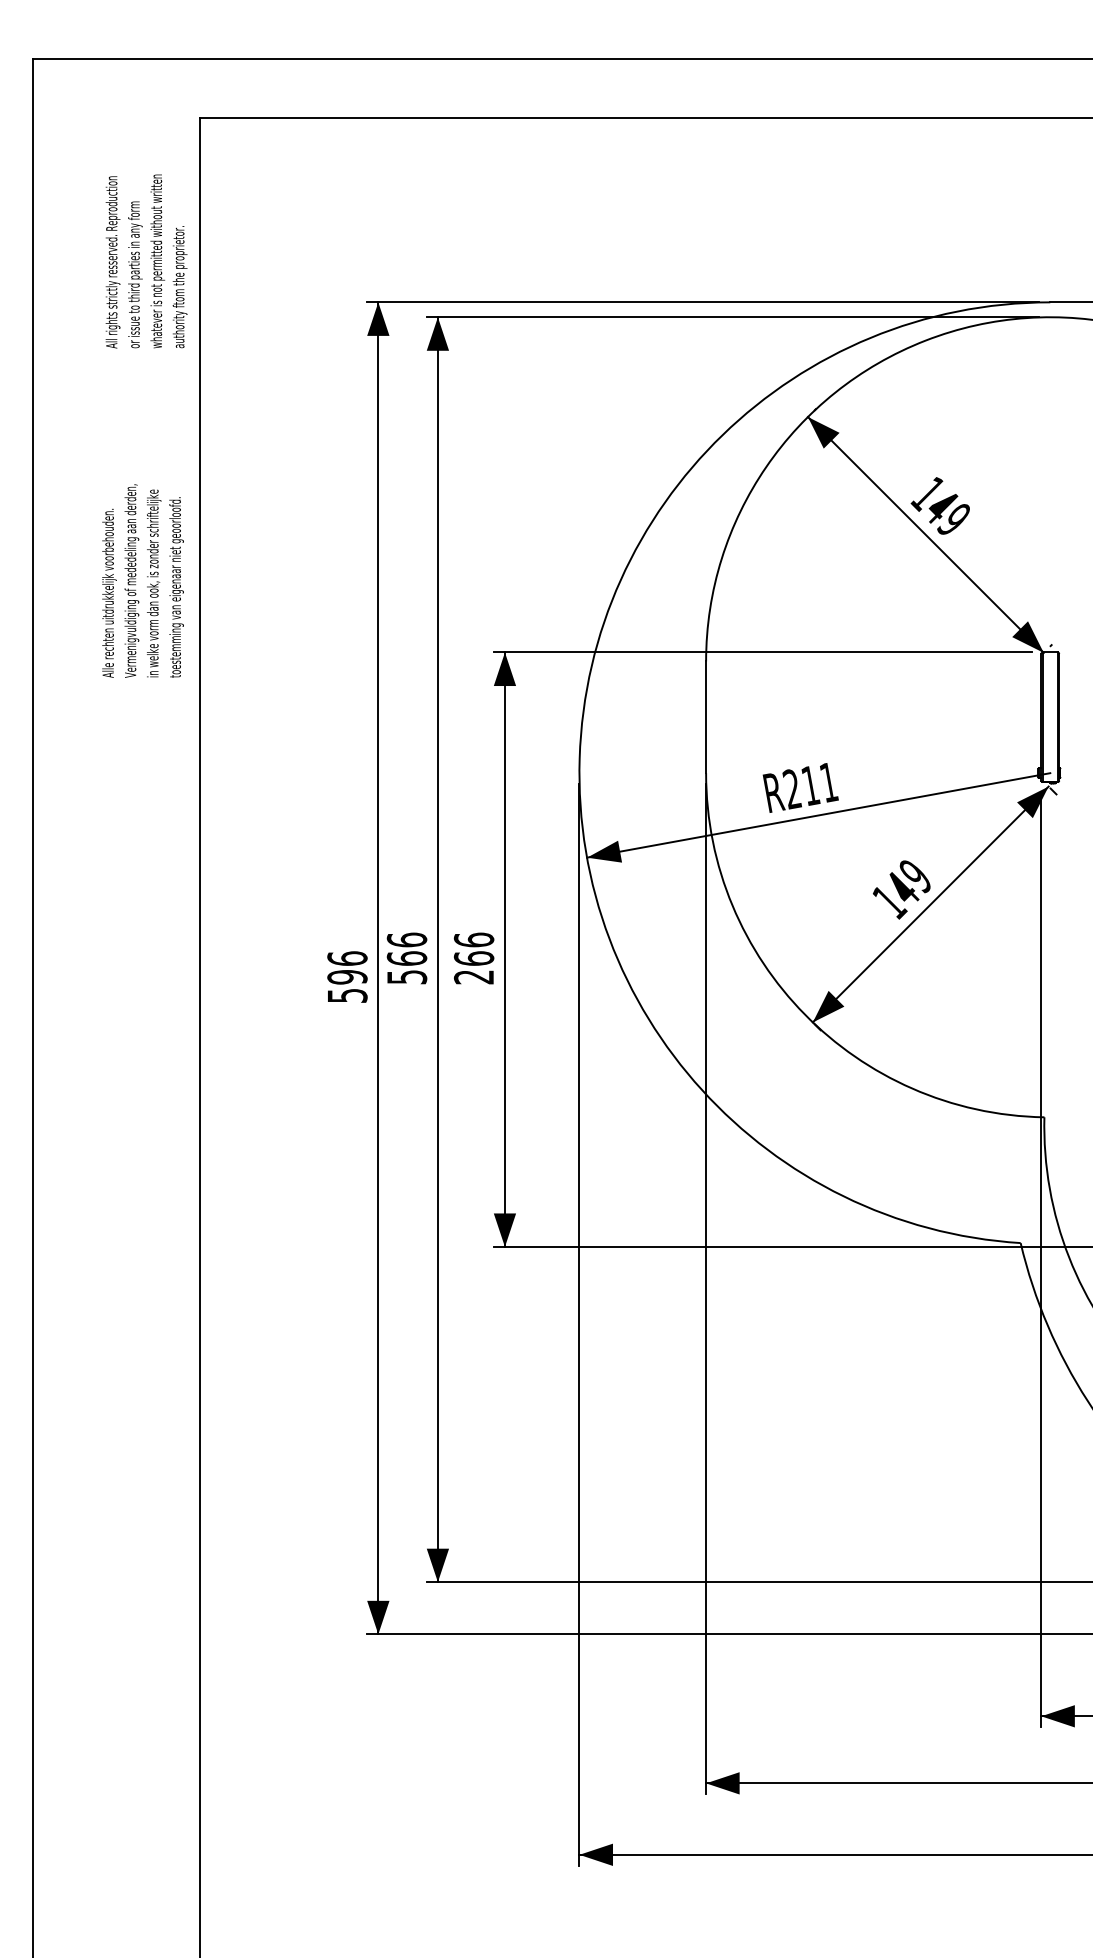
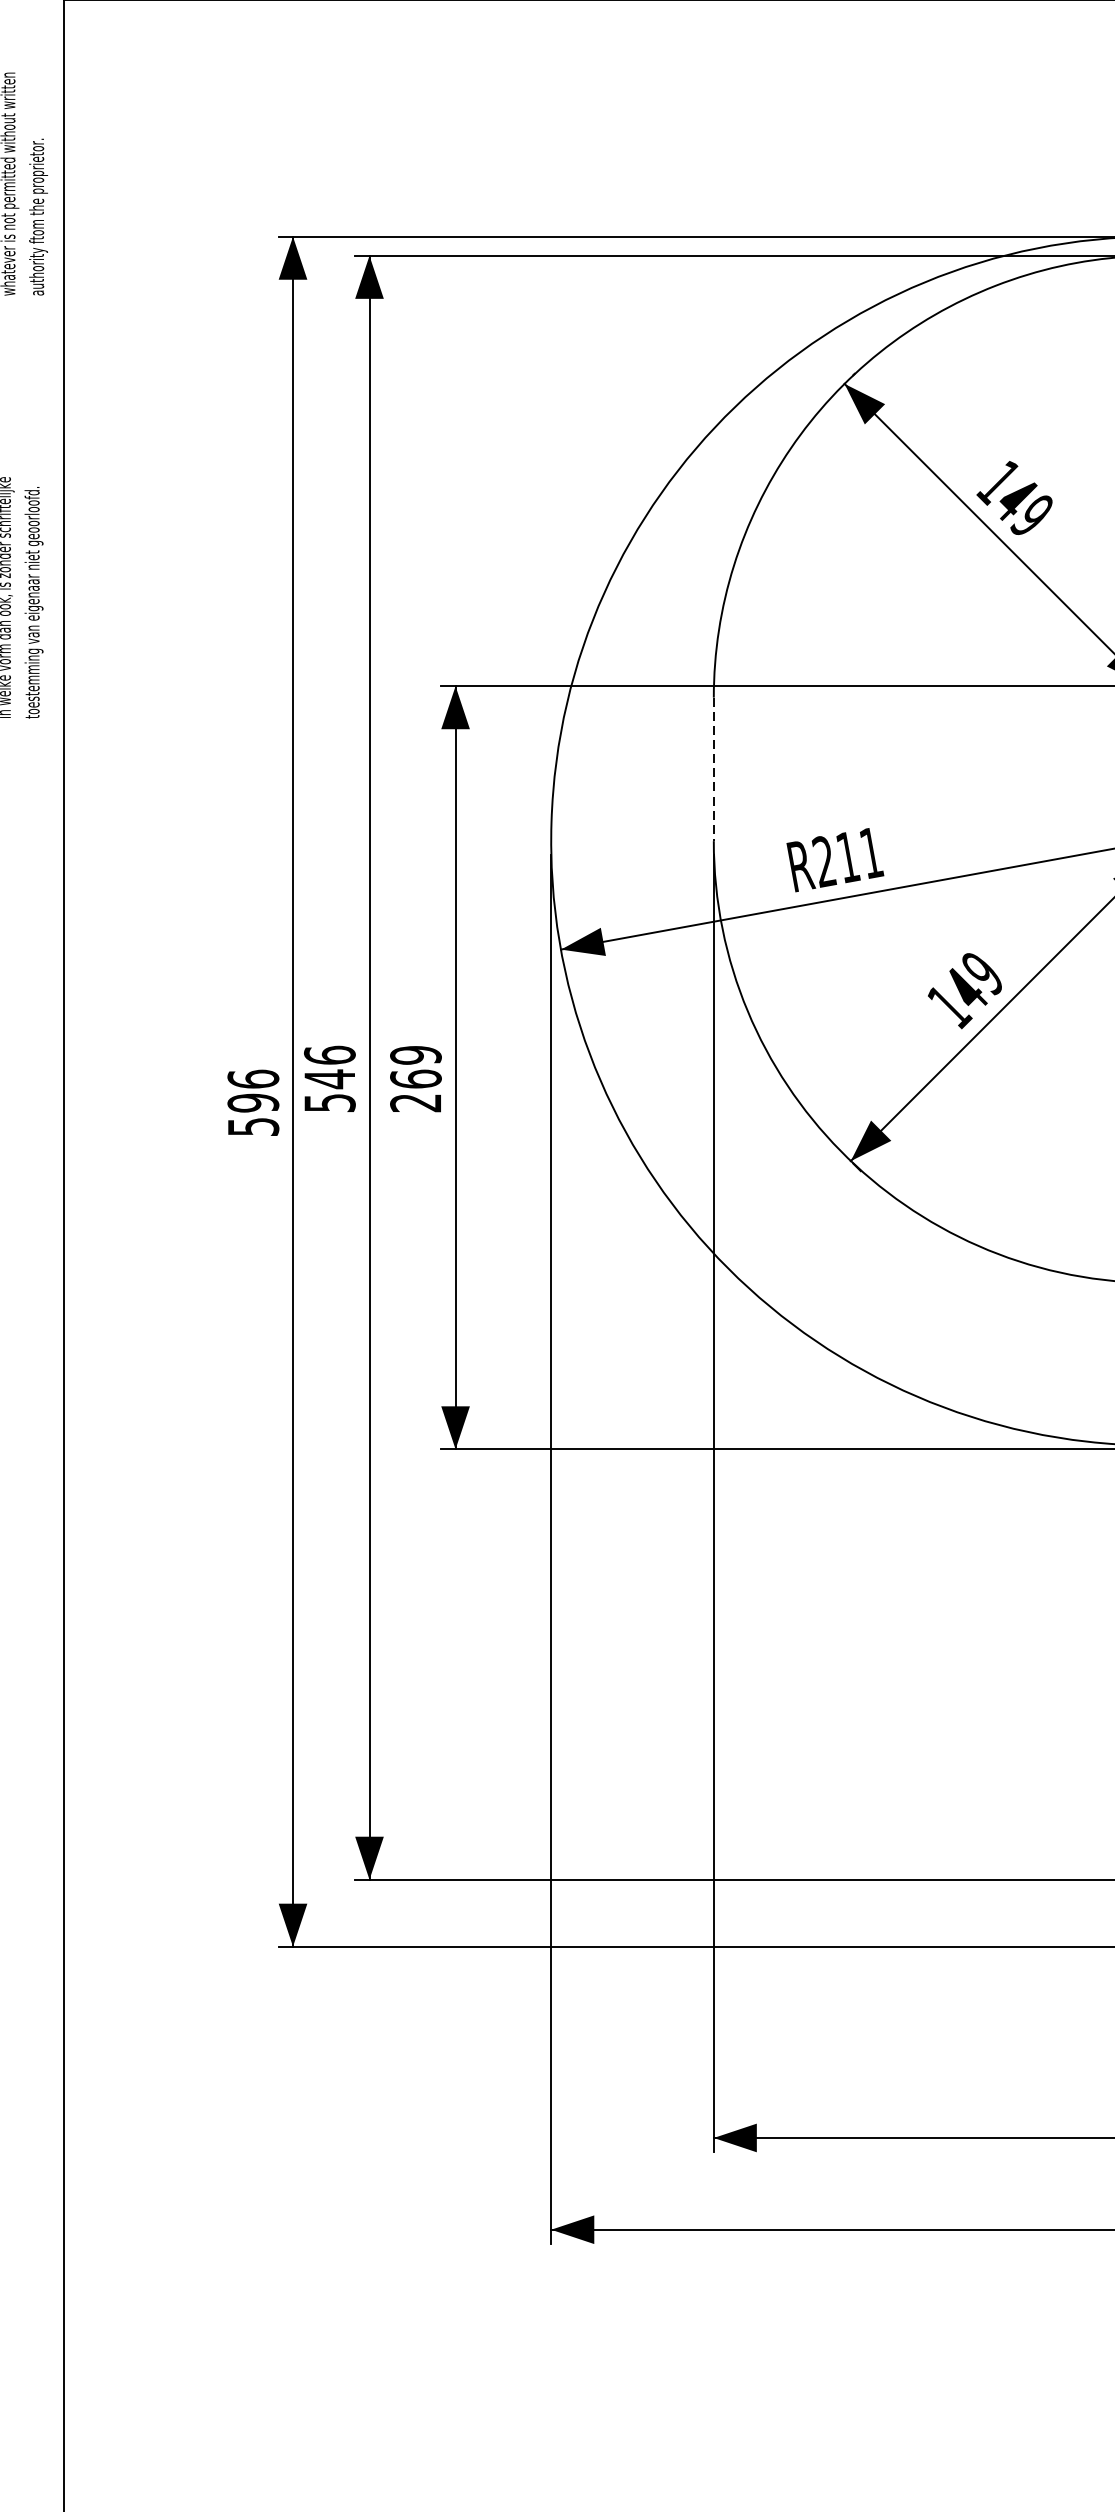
line: (706, 717) -> (714, 769), solid -> dashed
text: (473, 939) -> (415, 1054), 266 -> 269
text: (406, 958) -> (329, 1079), 566 -> 546

